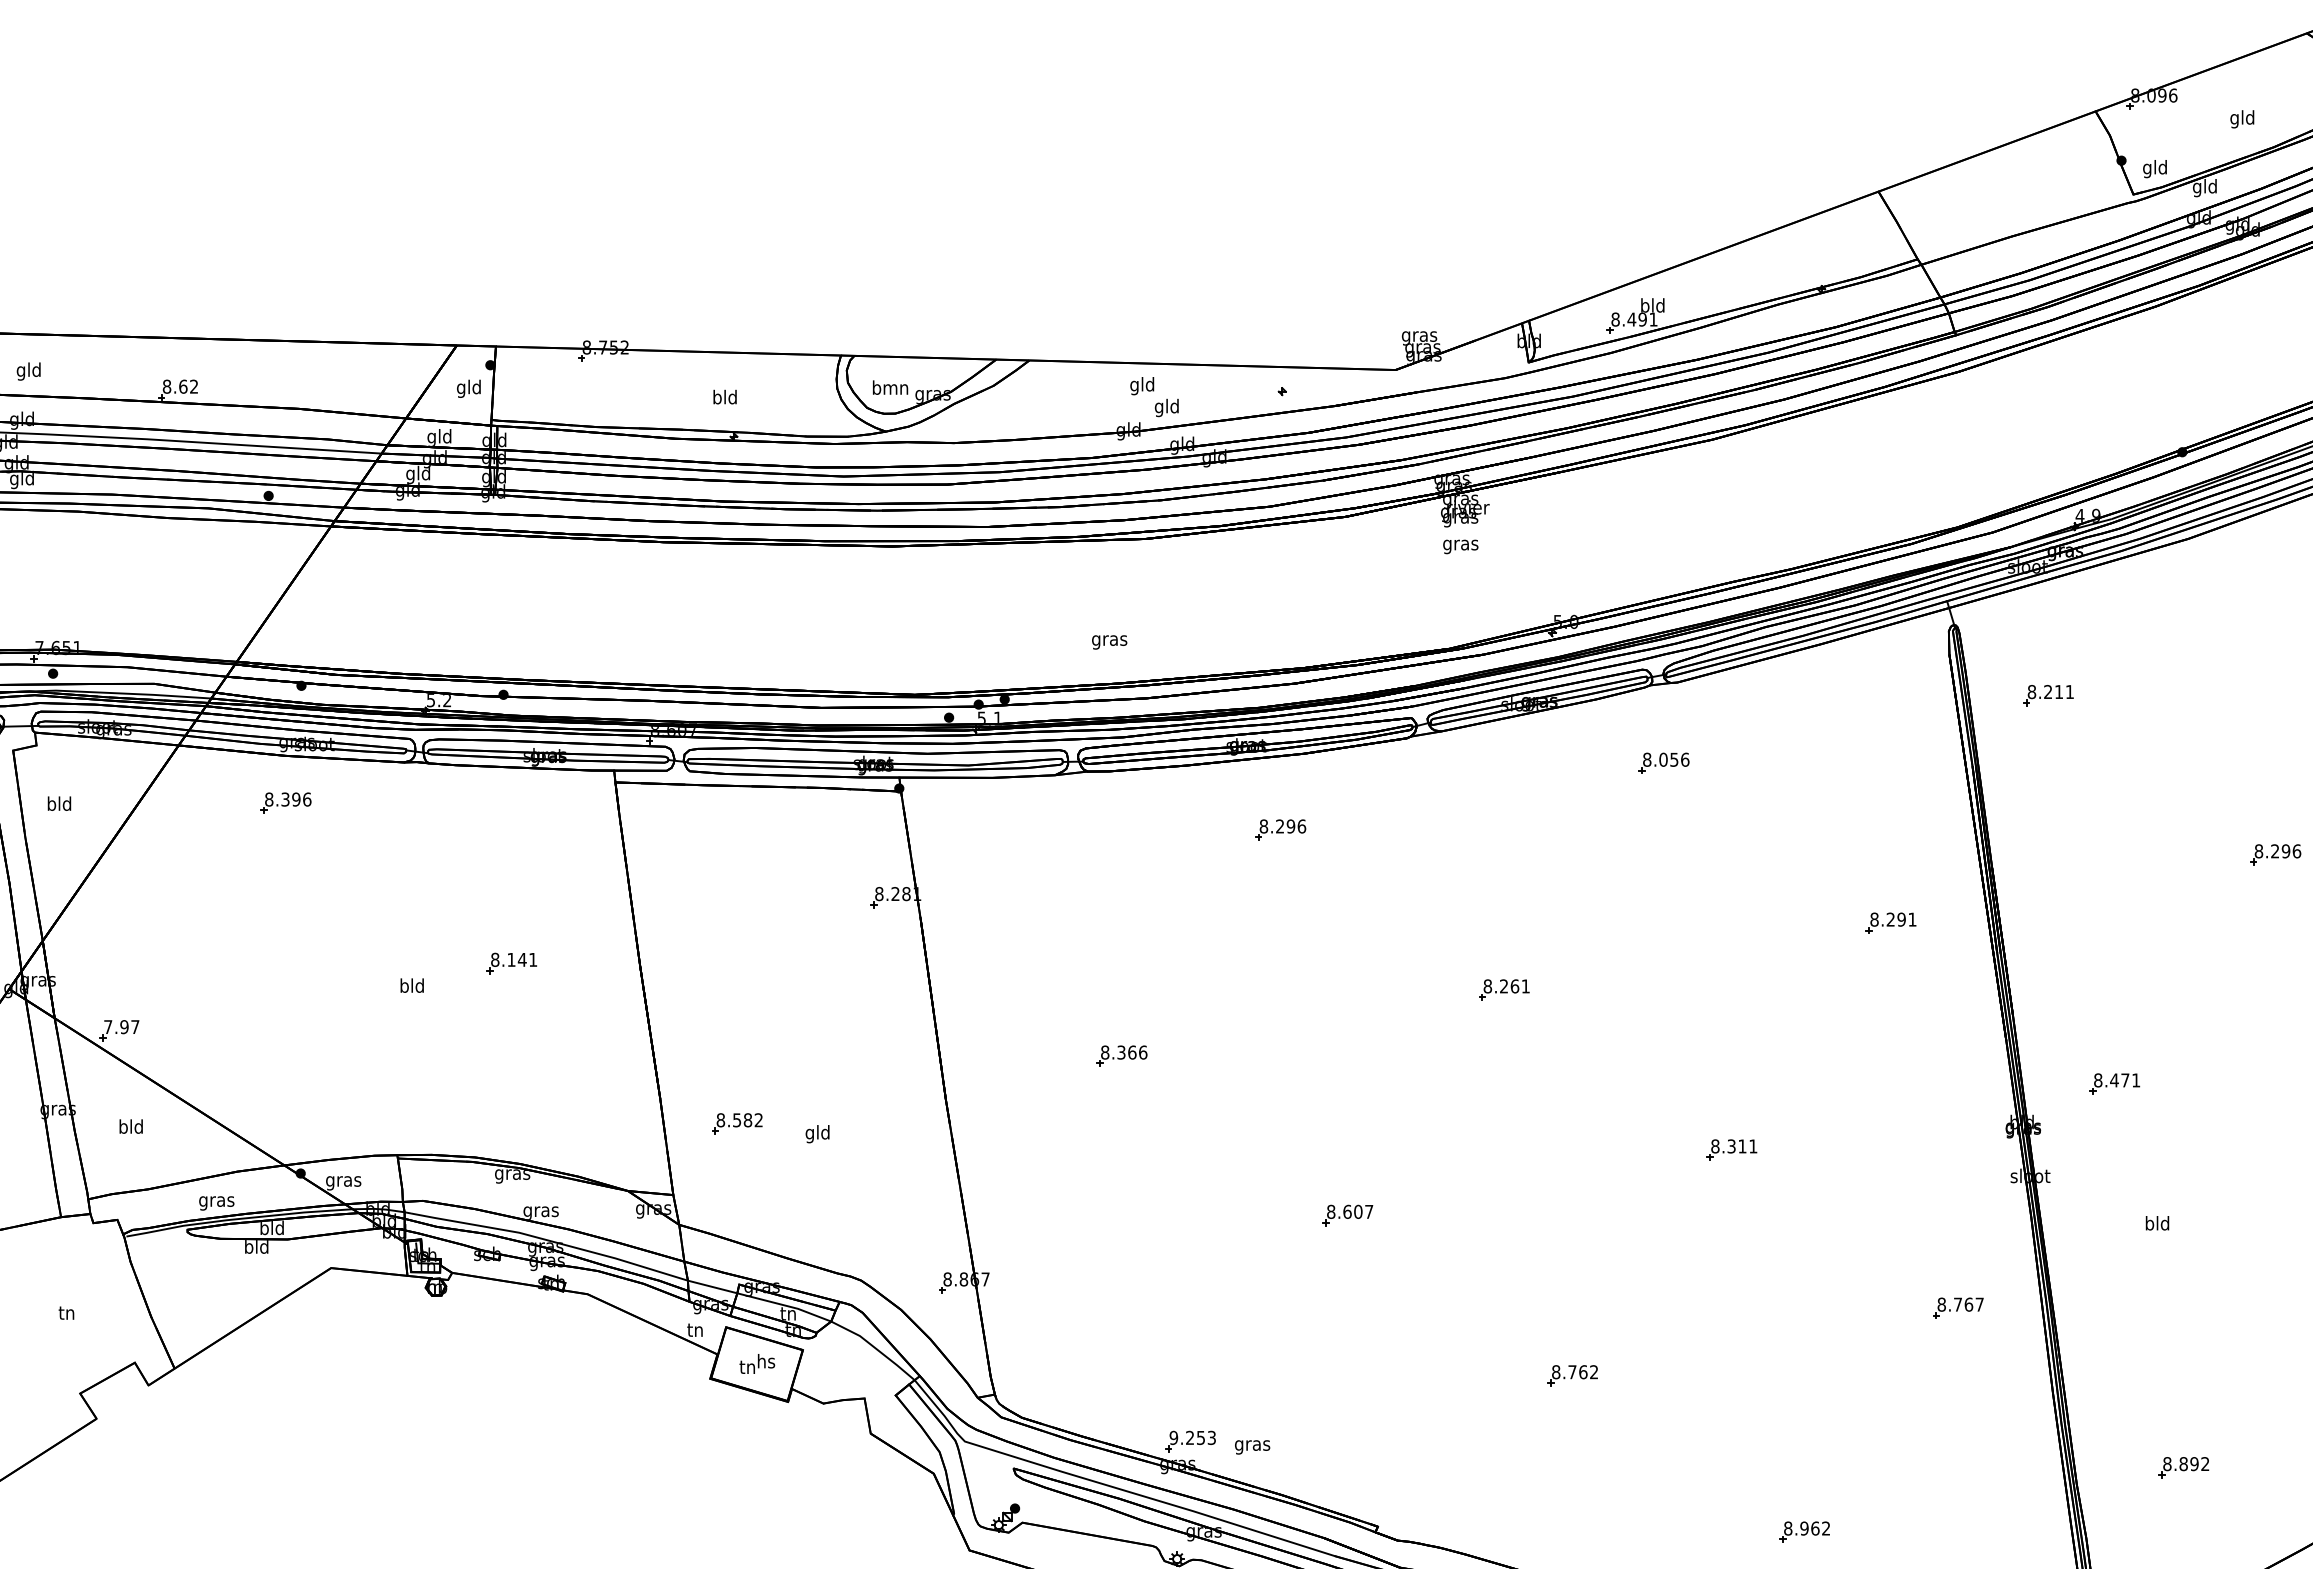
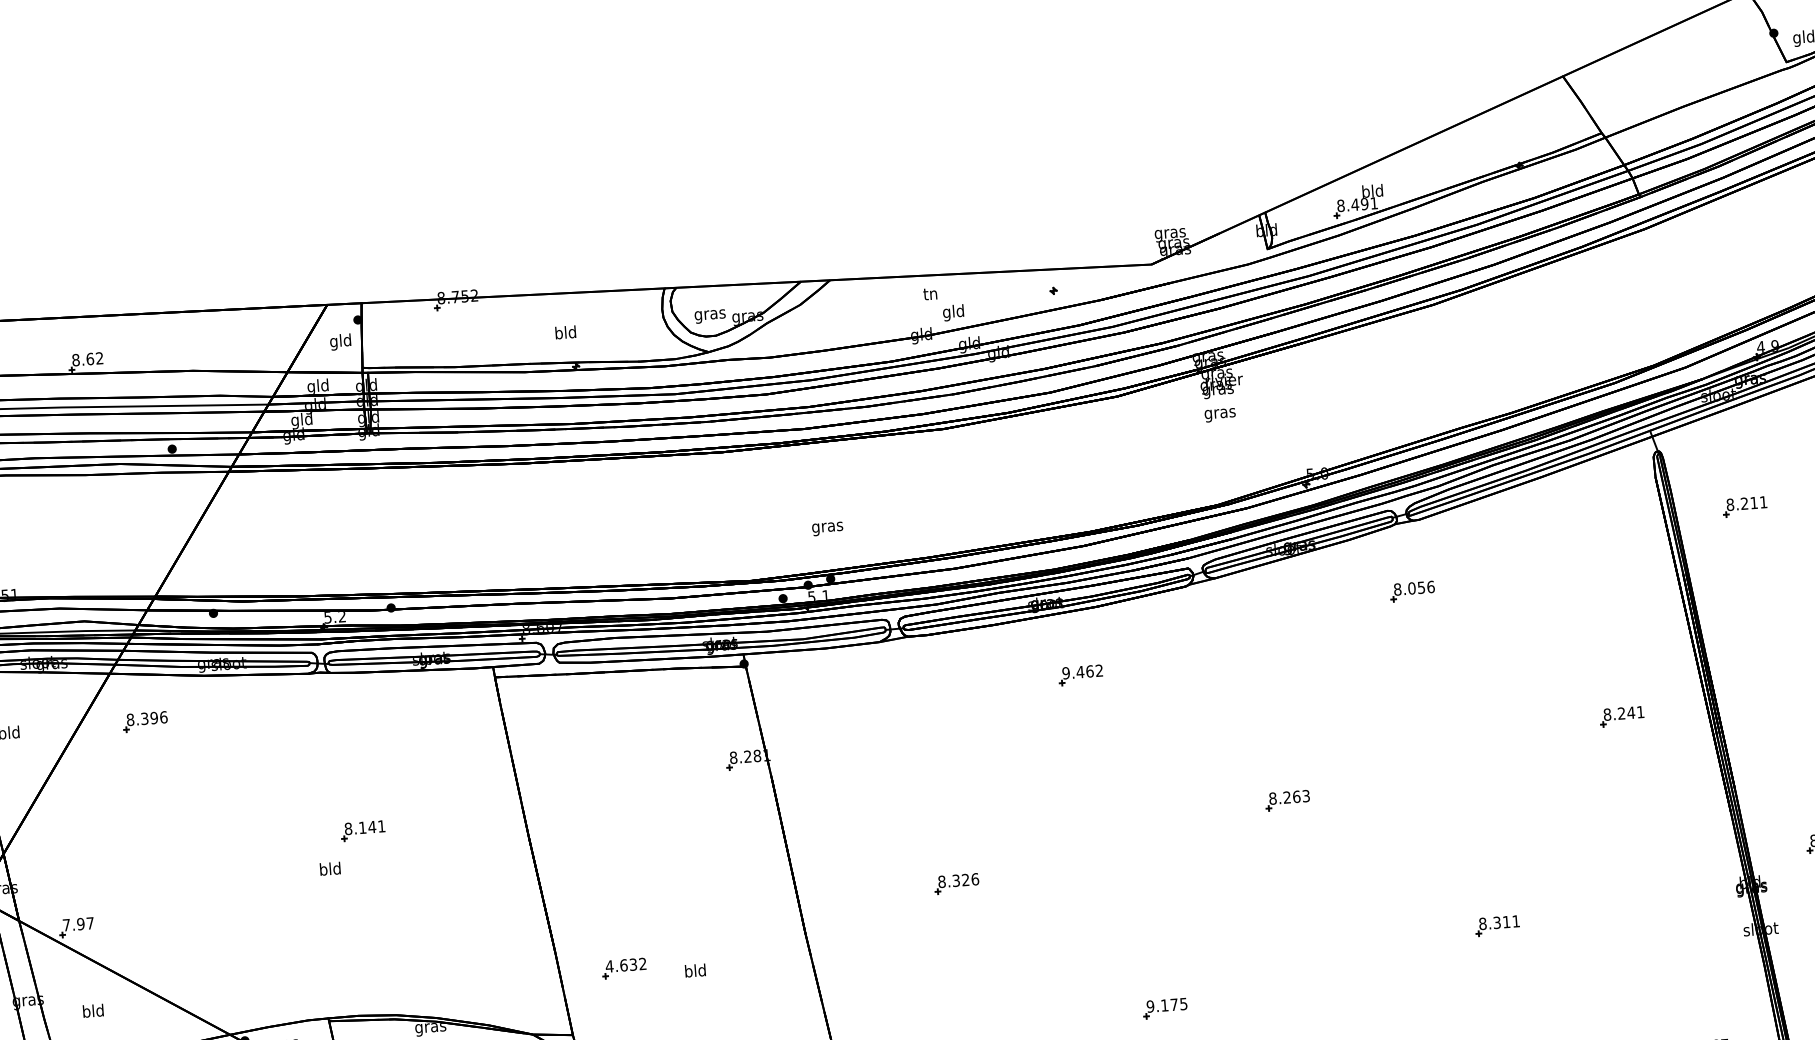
text: (1142, 386) -> (930, 295), gld -> tn
text: (890, 389) -> (710, 314), bmn -> gras
text: (1109, 642) -> (827, 529), moved
part: (285, 802) -> (144, 721), moved
text: (1282, 826) -> (1082, 672), 8.296 -> 9.462
text: (1901, 919) -> (1631, 712), 8.291 -> 8.241
part: (511, 963) -> (362, 830), moved
text: (1525, 986) -> (1305, 796), 8.261 -> 8.263
text: (1132, 1052) -> (965, 879), 8.366 -> 8.326
text: (734, 1120) -> (621, 965), 8.582 -> 4.632
text: (809, 1134) -> (688, 973), gld -> bld
text: (1350, 1211) -> (1167, 1004), 8.607 -> 9.175

